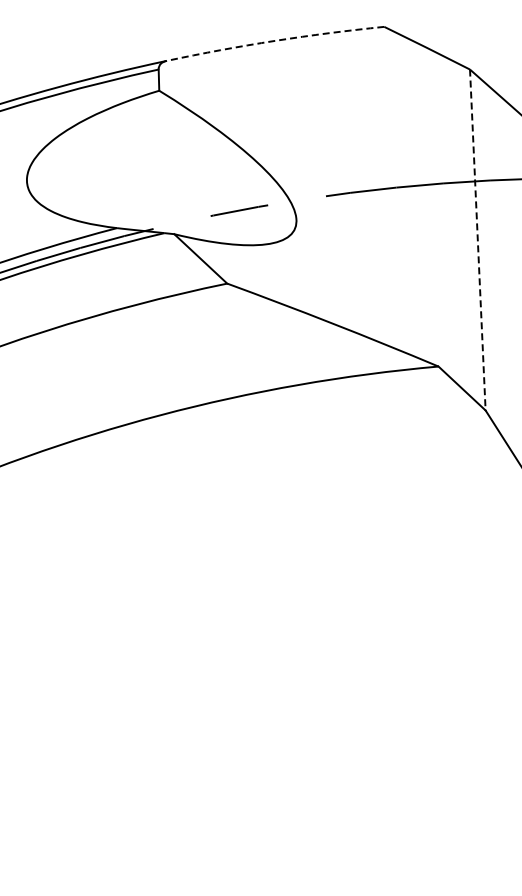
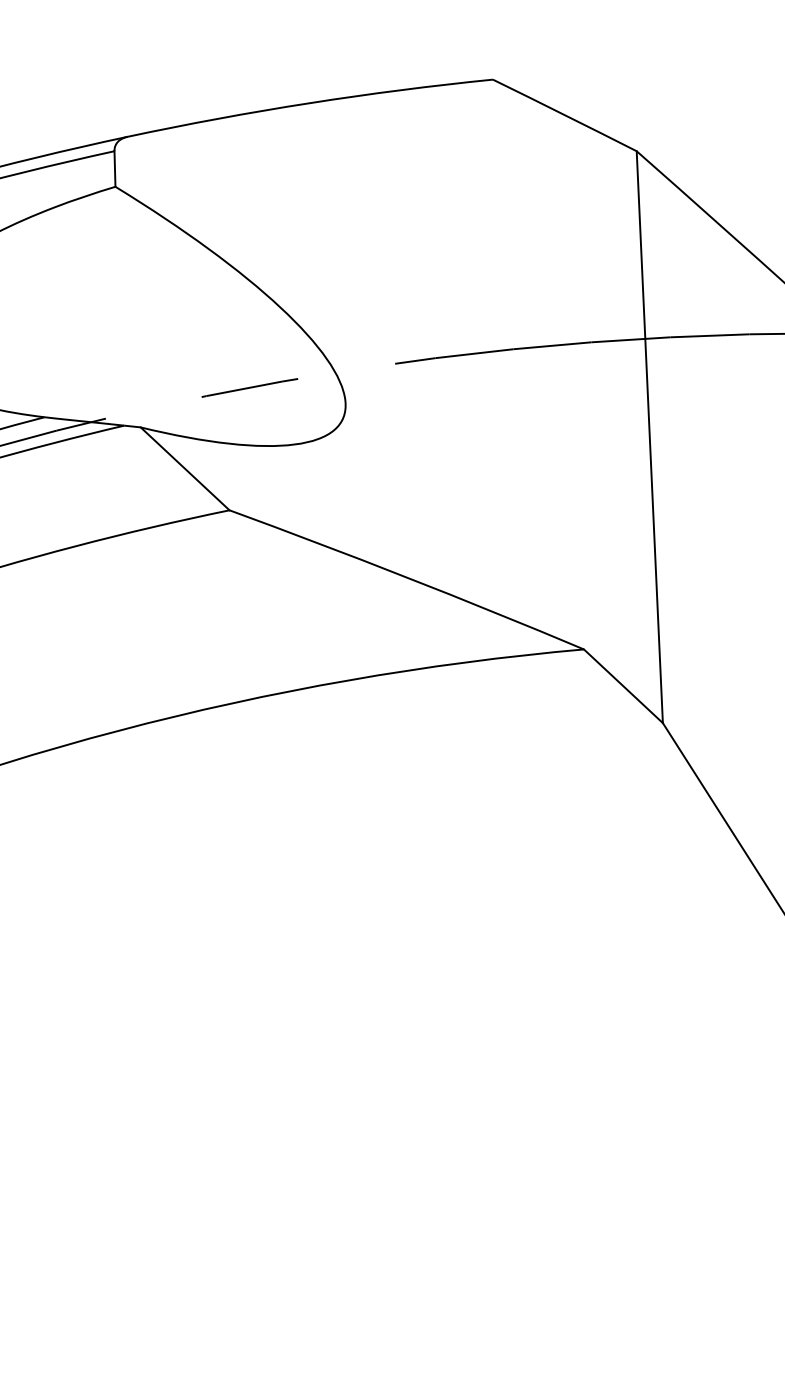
arc: (275, 40) -> (310, 102), dashed -> solid
line: (477, 240) -> (649, 437), dashed -> solid

